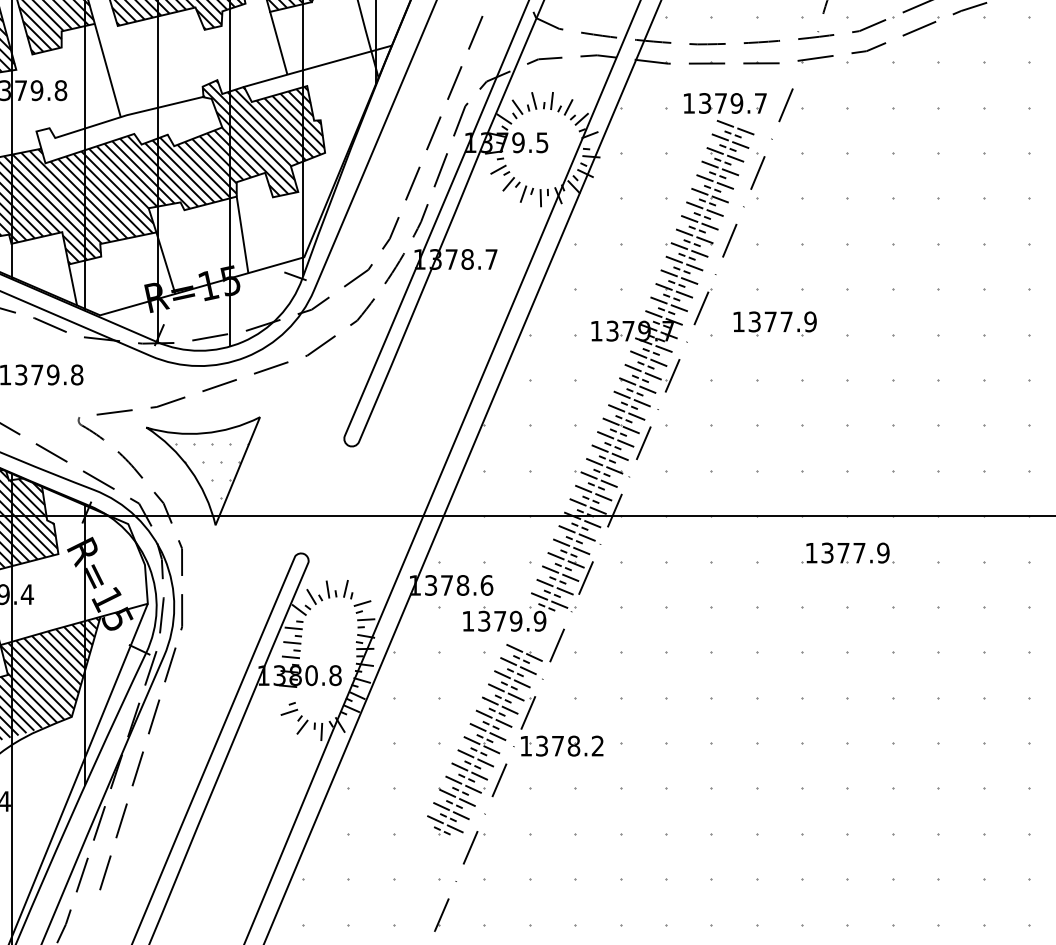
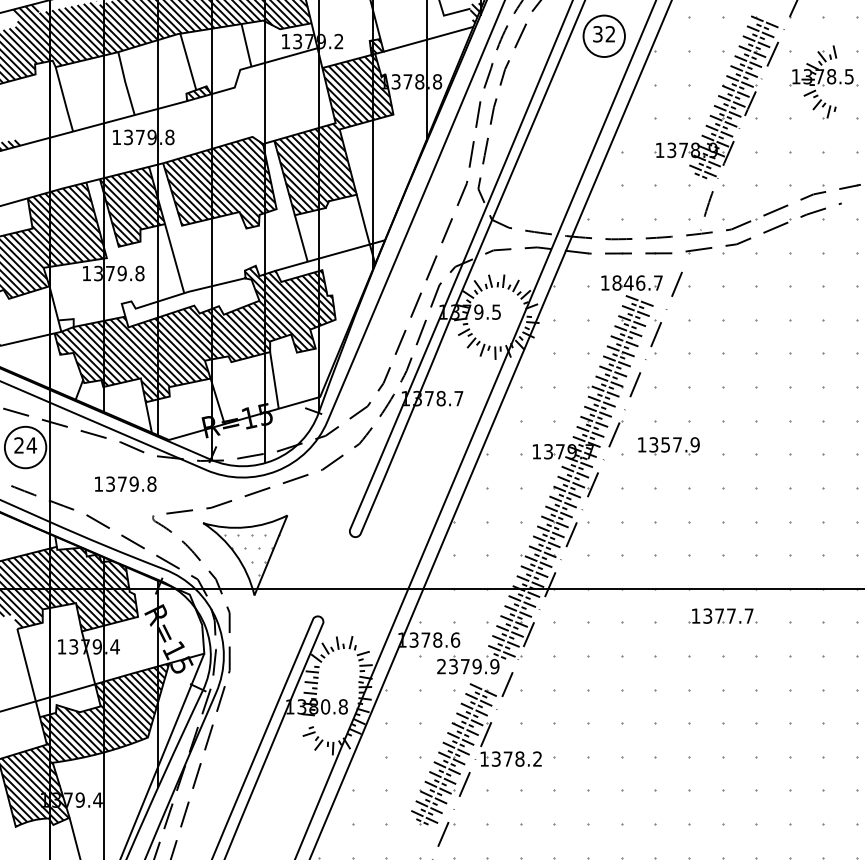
text: (720, 102) -> (628, 282), 1379.7 -> 1846.7
text: (770, 321) -> (665, 444), 1377.9 -> 1357.9
text: (882, 552) -> (748, 615), 1377.9 -> 1377.7
text: (468, 621) -> (441, 666), 1379.9 -> 2379.9

